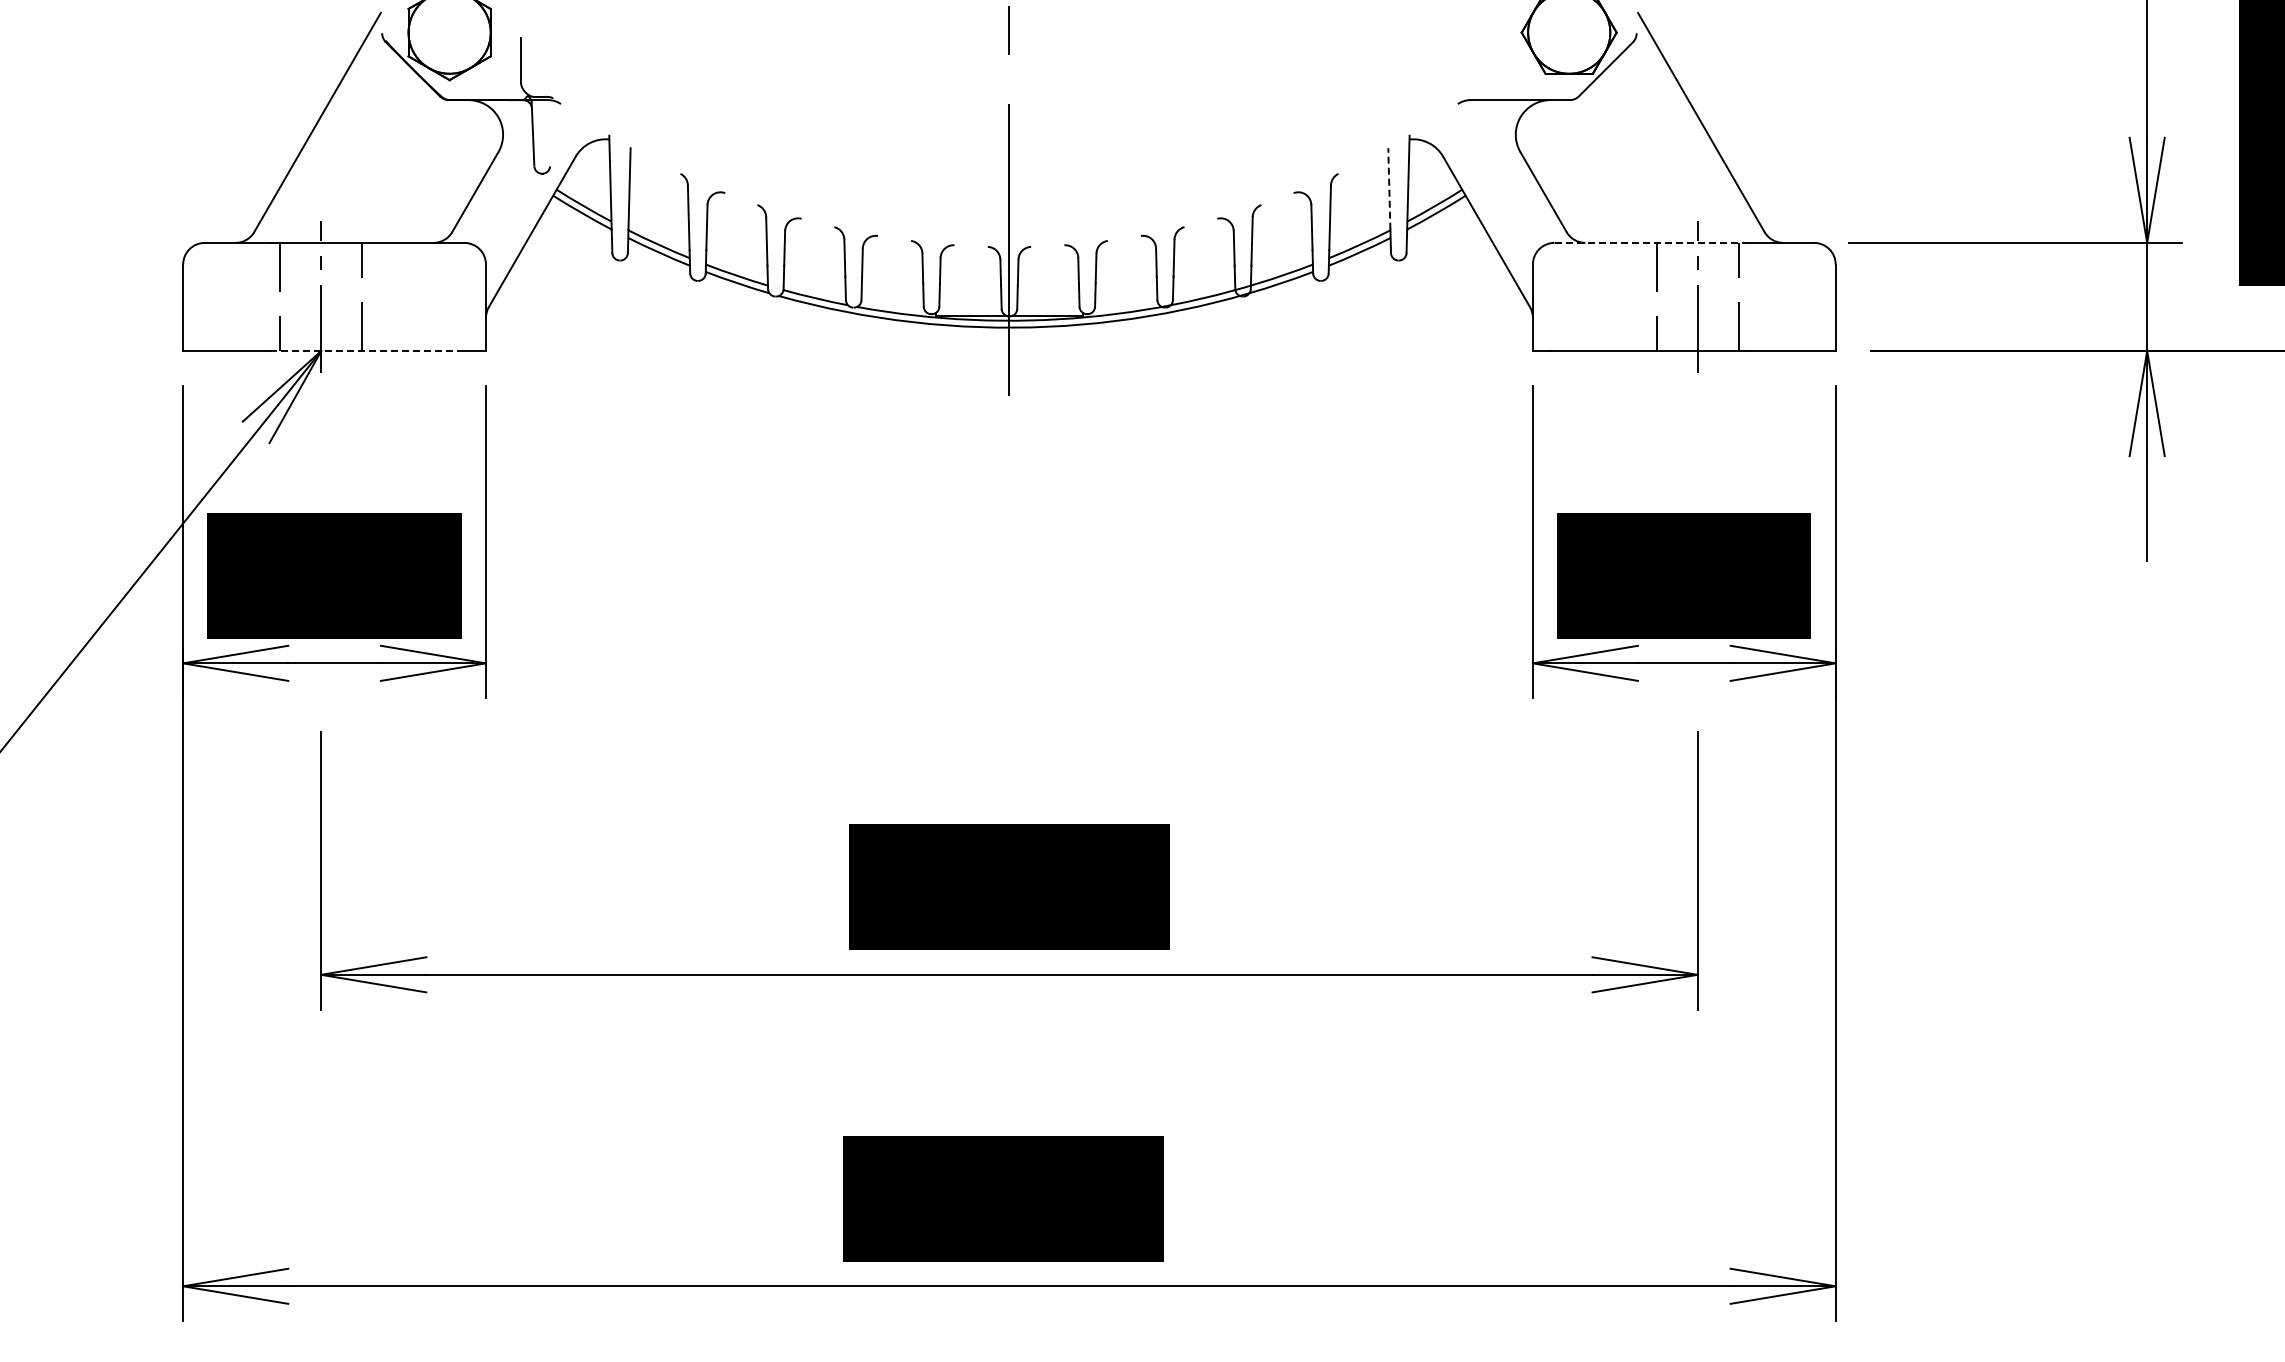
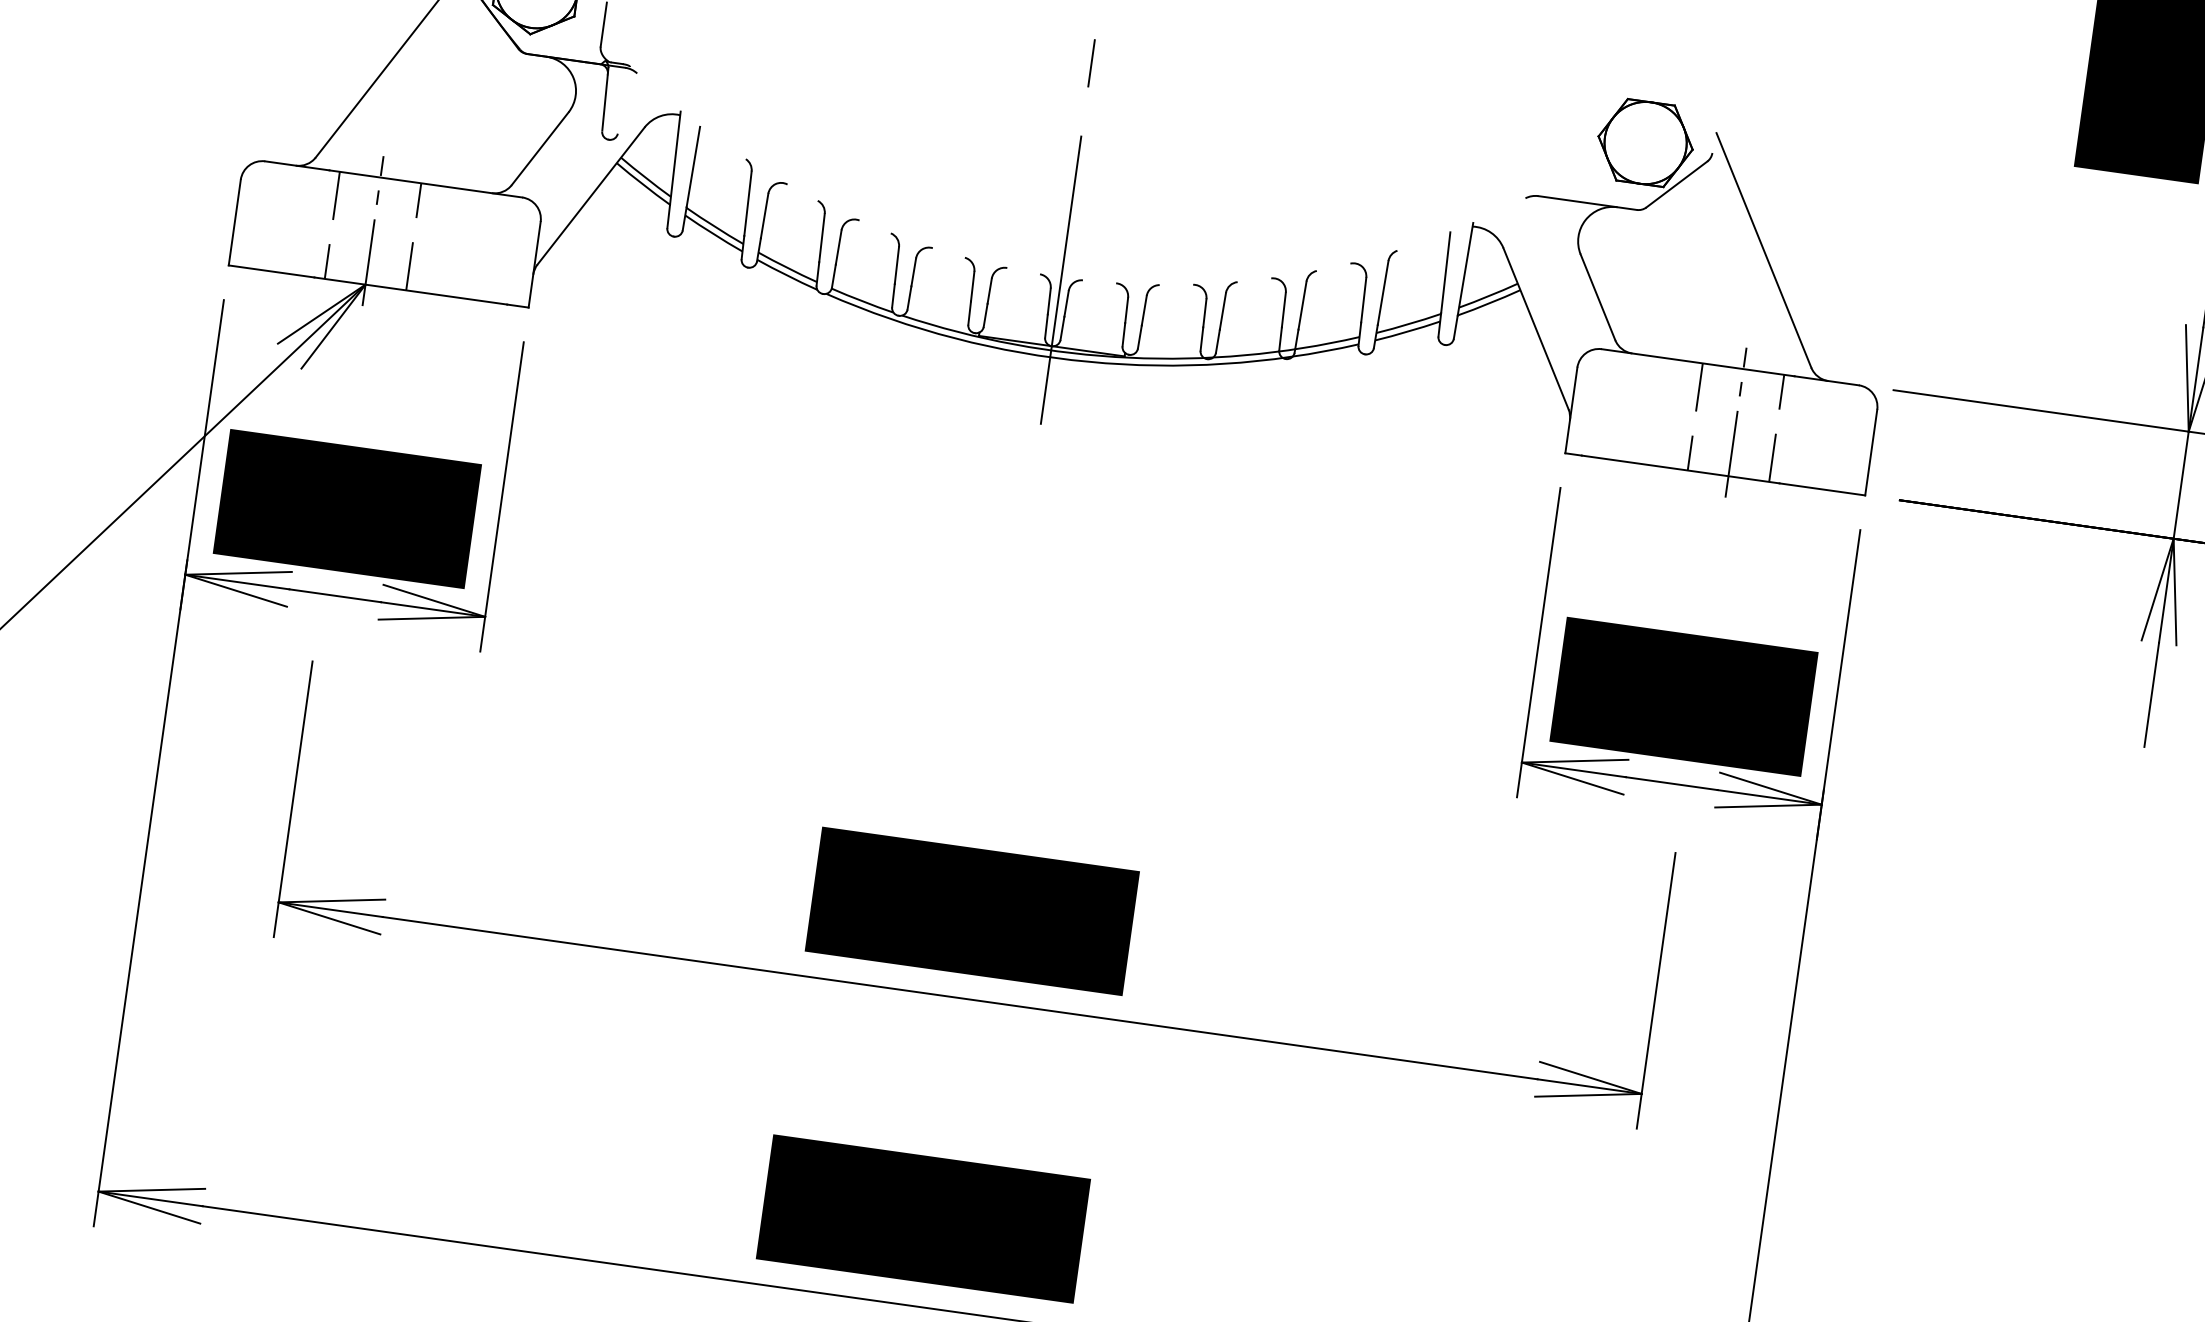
line: (1389, 188) -> (1445, 272), dashed -> solid
line: (1652, 242) -> (1698, 362), dashed -> solid
line: (367, 351) -> (411, 291), dashed -> solid

